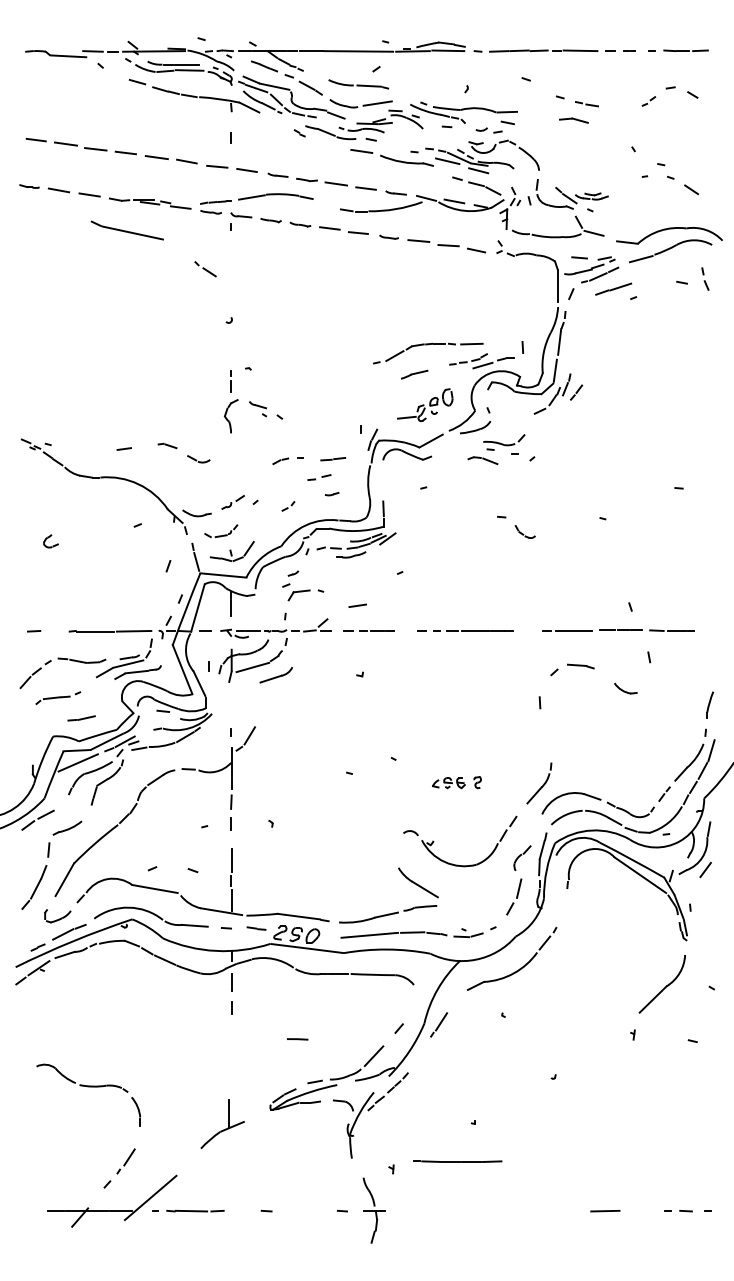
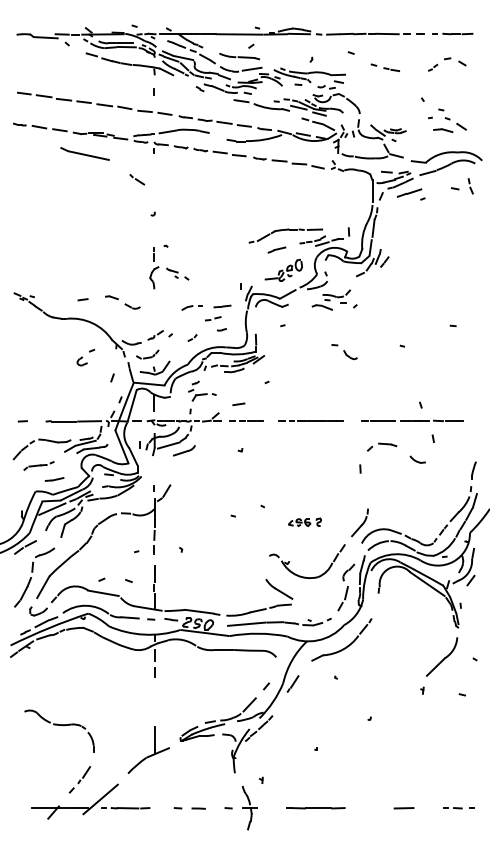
part: (574, 120) -> (443, 130), moved
part: (50, 541) -> (81, 361), moved
line: (297, 1039) -> (198, 808), moved
part: (222, 1123) -> (148, 749), size x1.43
line: (457, 1162) -> (315, 808), moved

